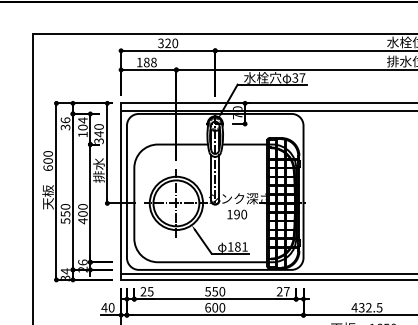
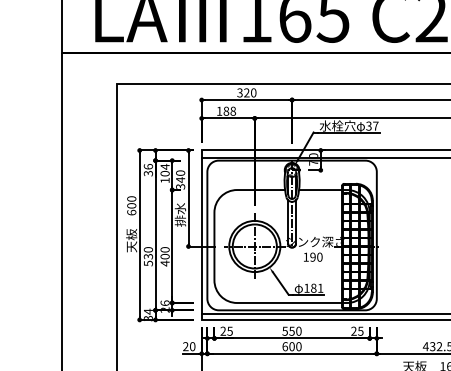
text: (64, 213) -> (147, 256), 550 -> 530
text: (286, 290) -> (360, 330), 27 -> 25
text: (104, 307) -> (185, 346), 40 -> 20

